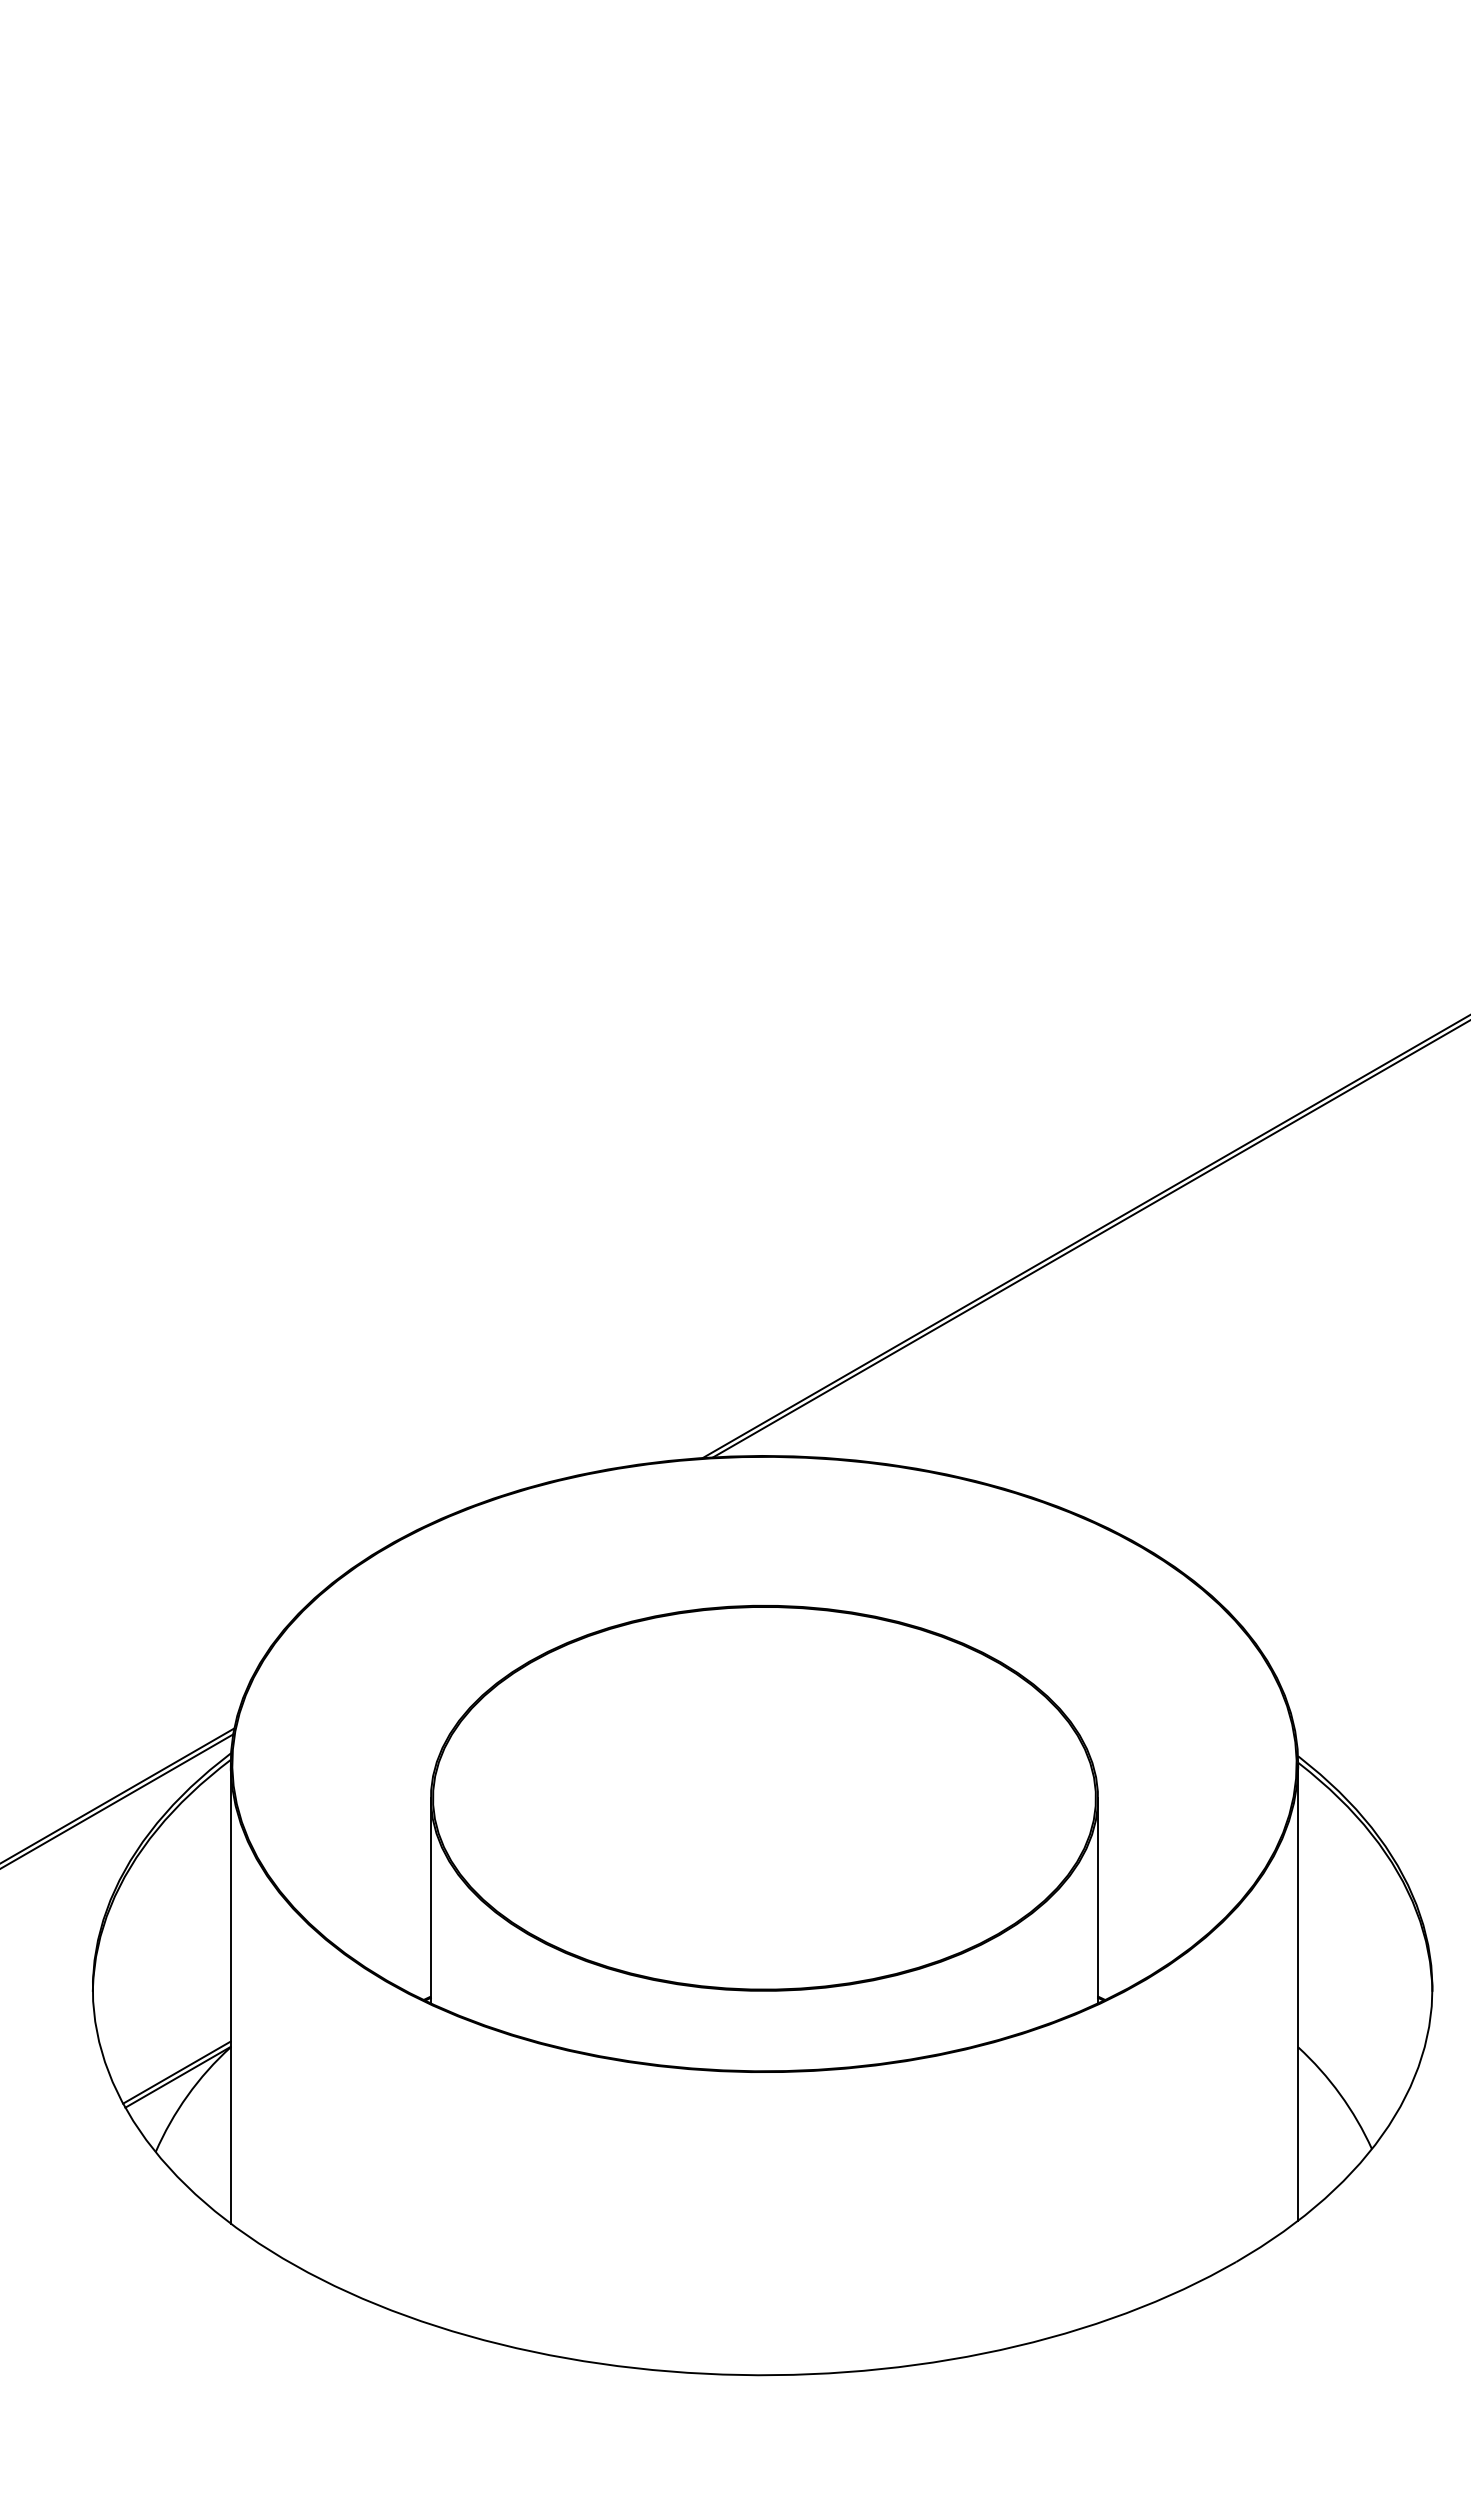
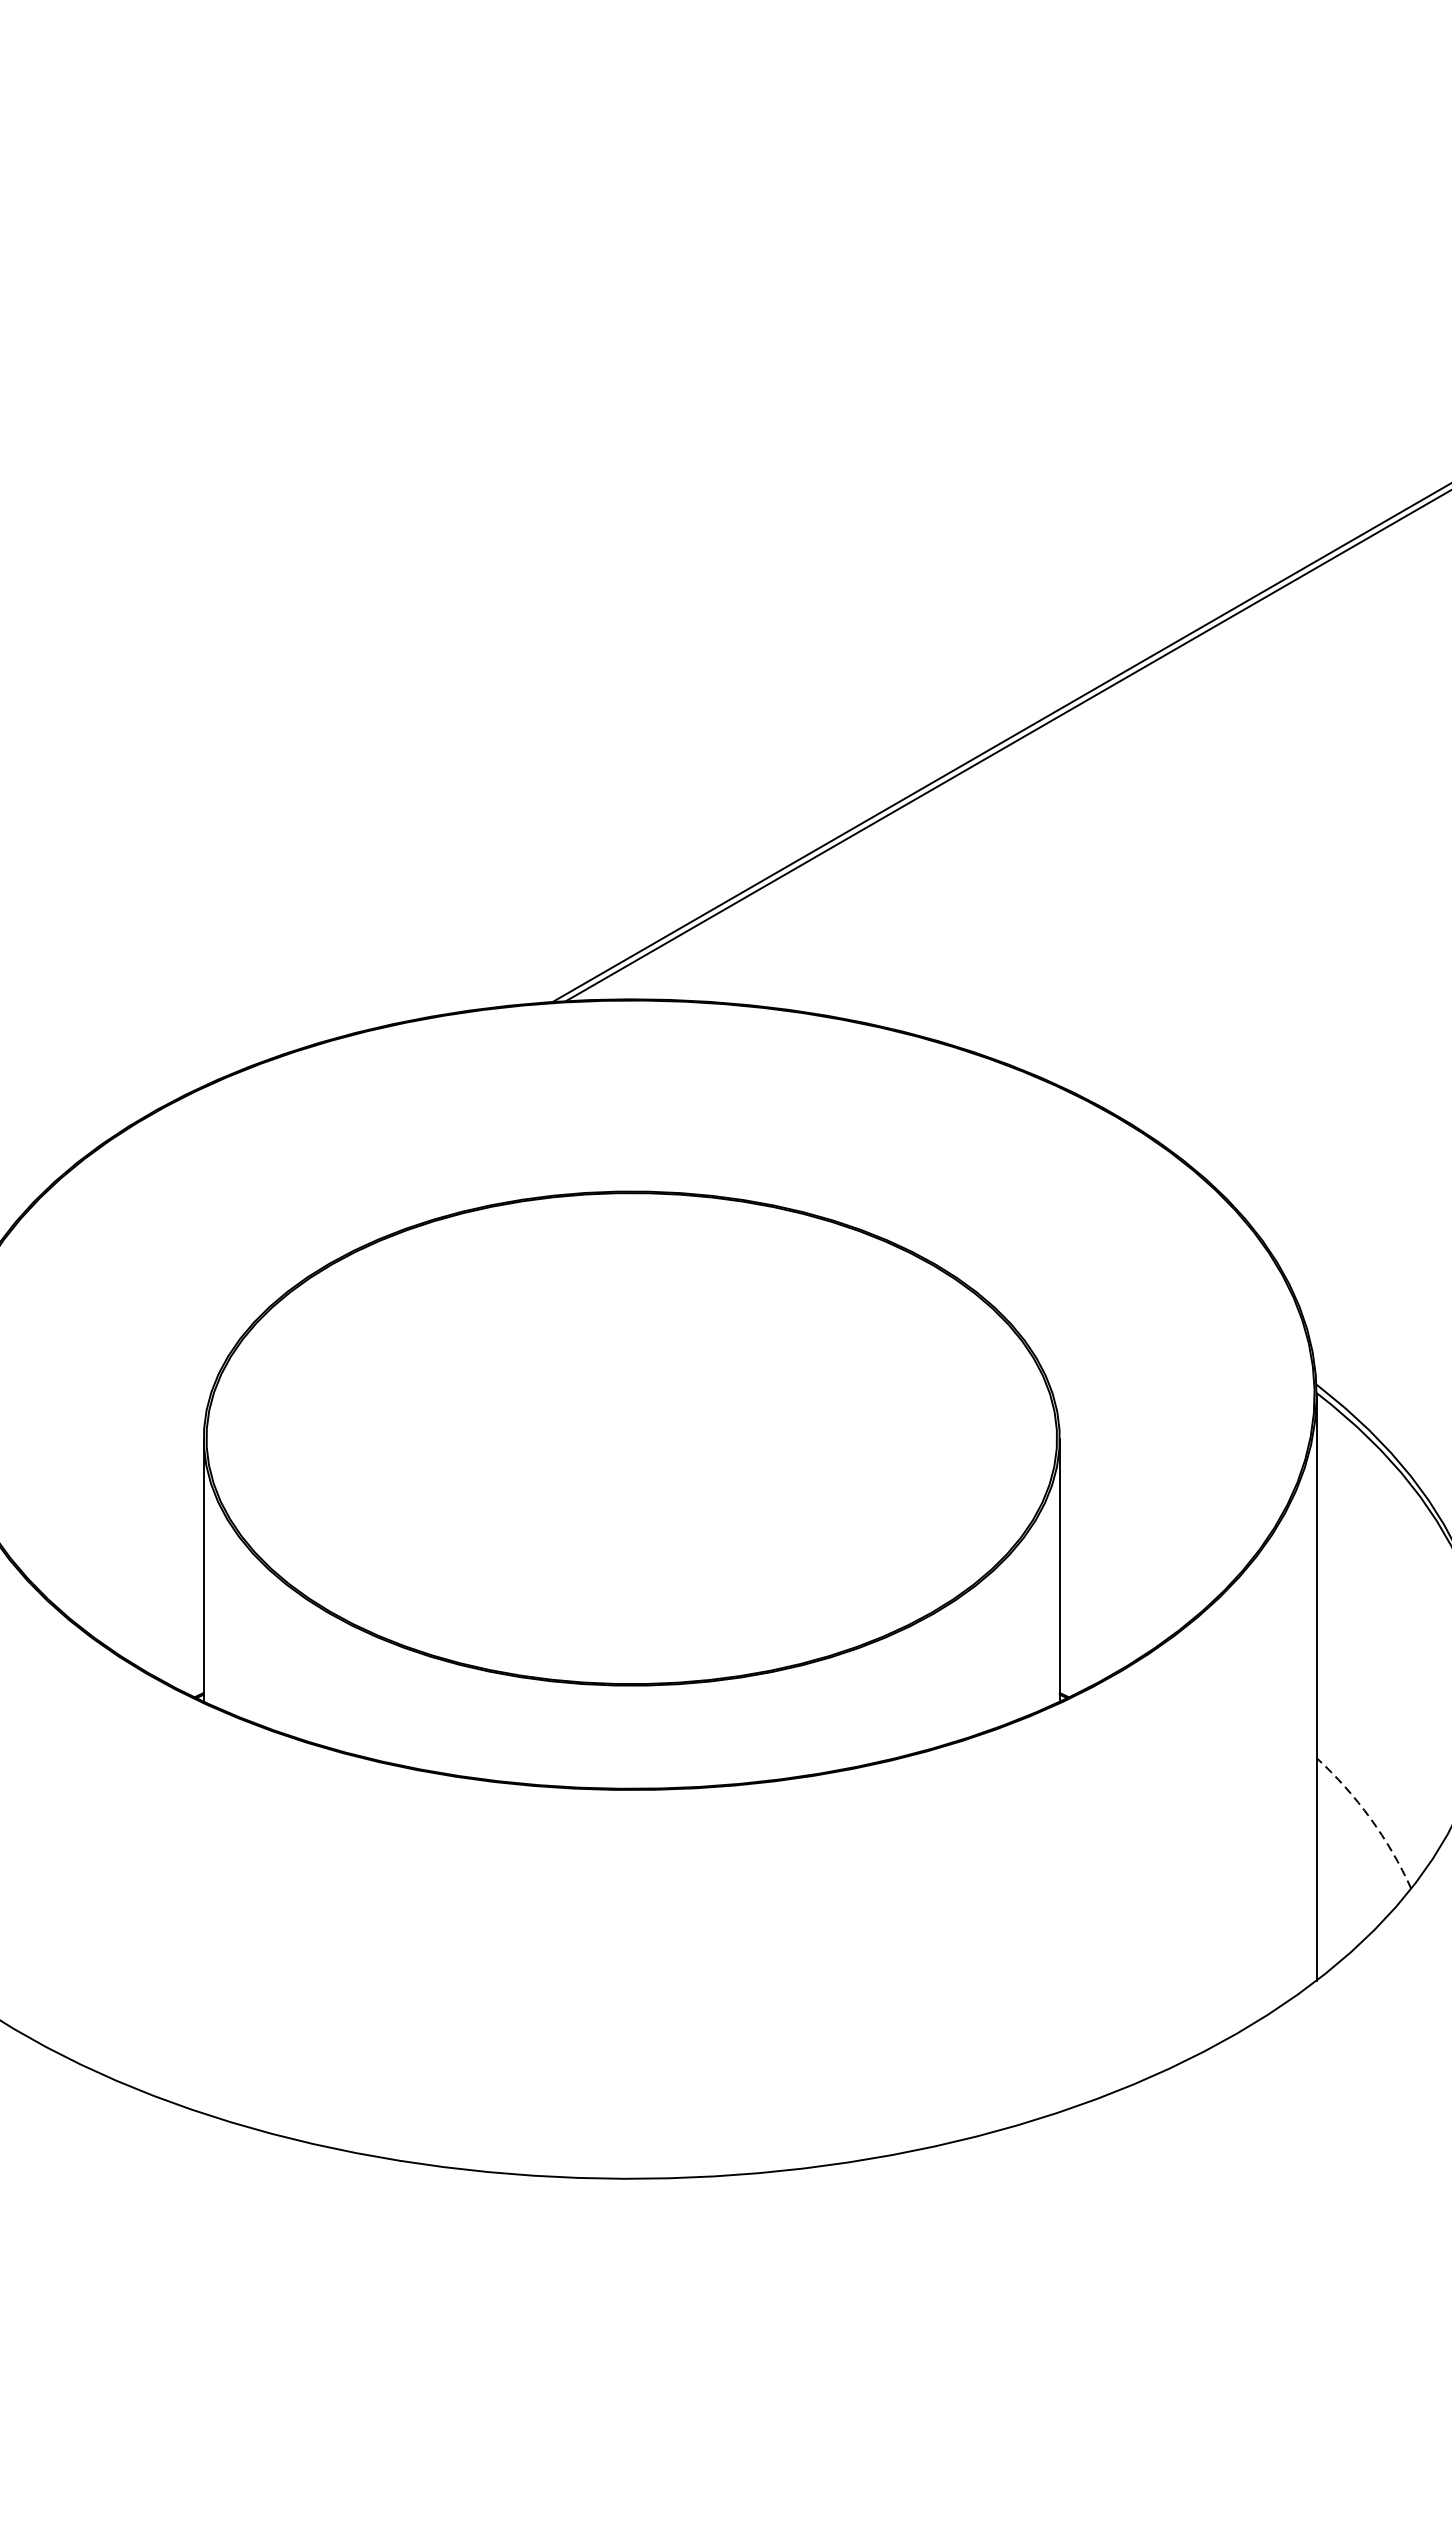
arc: (1340, 2094) -> (1370, 1818), solid -> dashed

